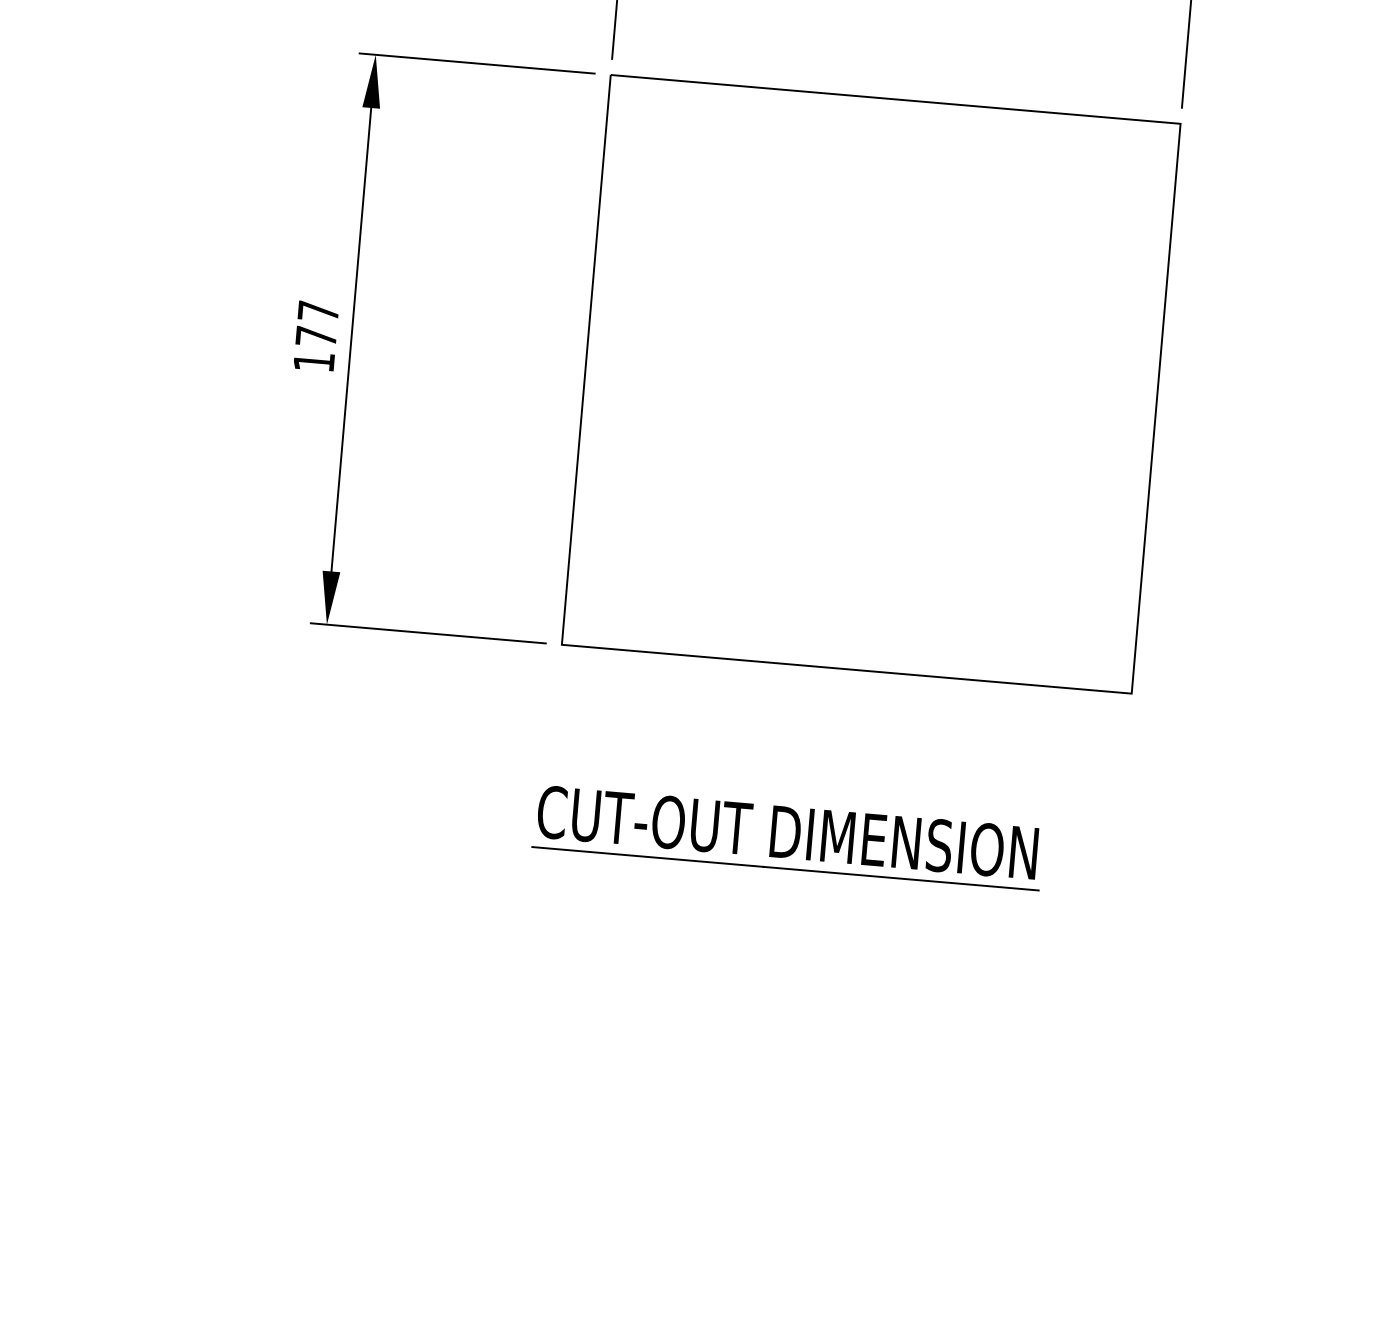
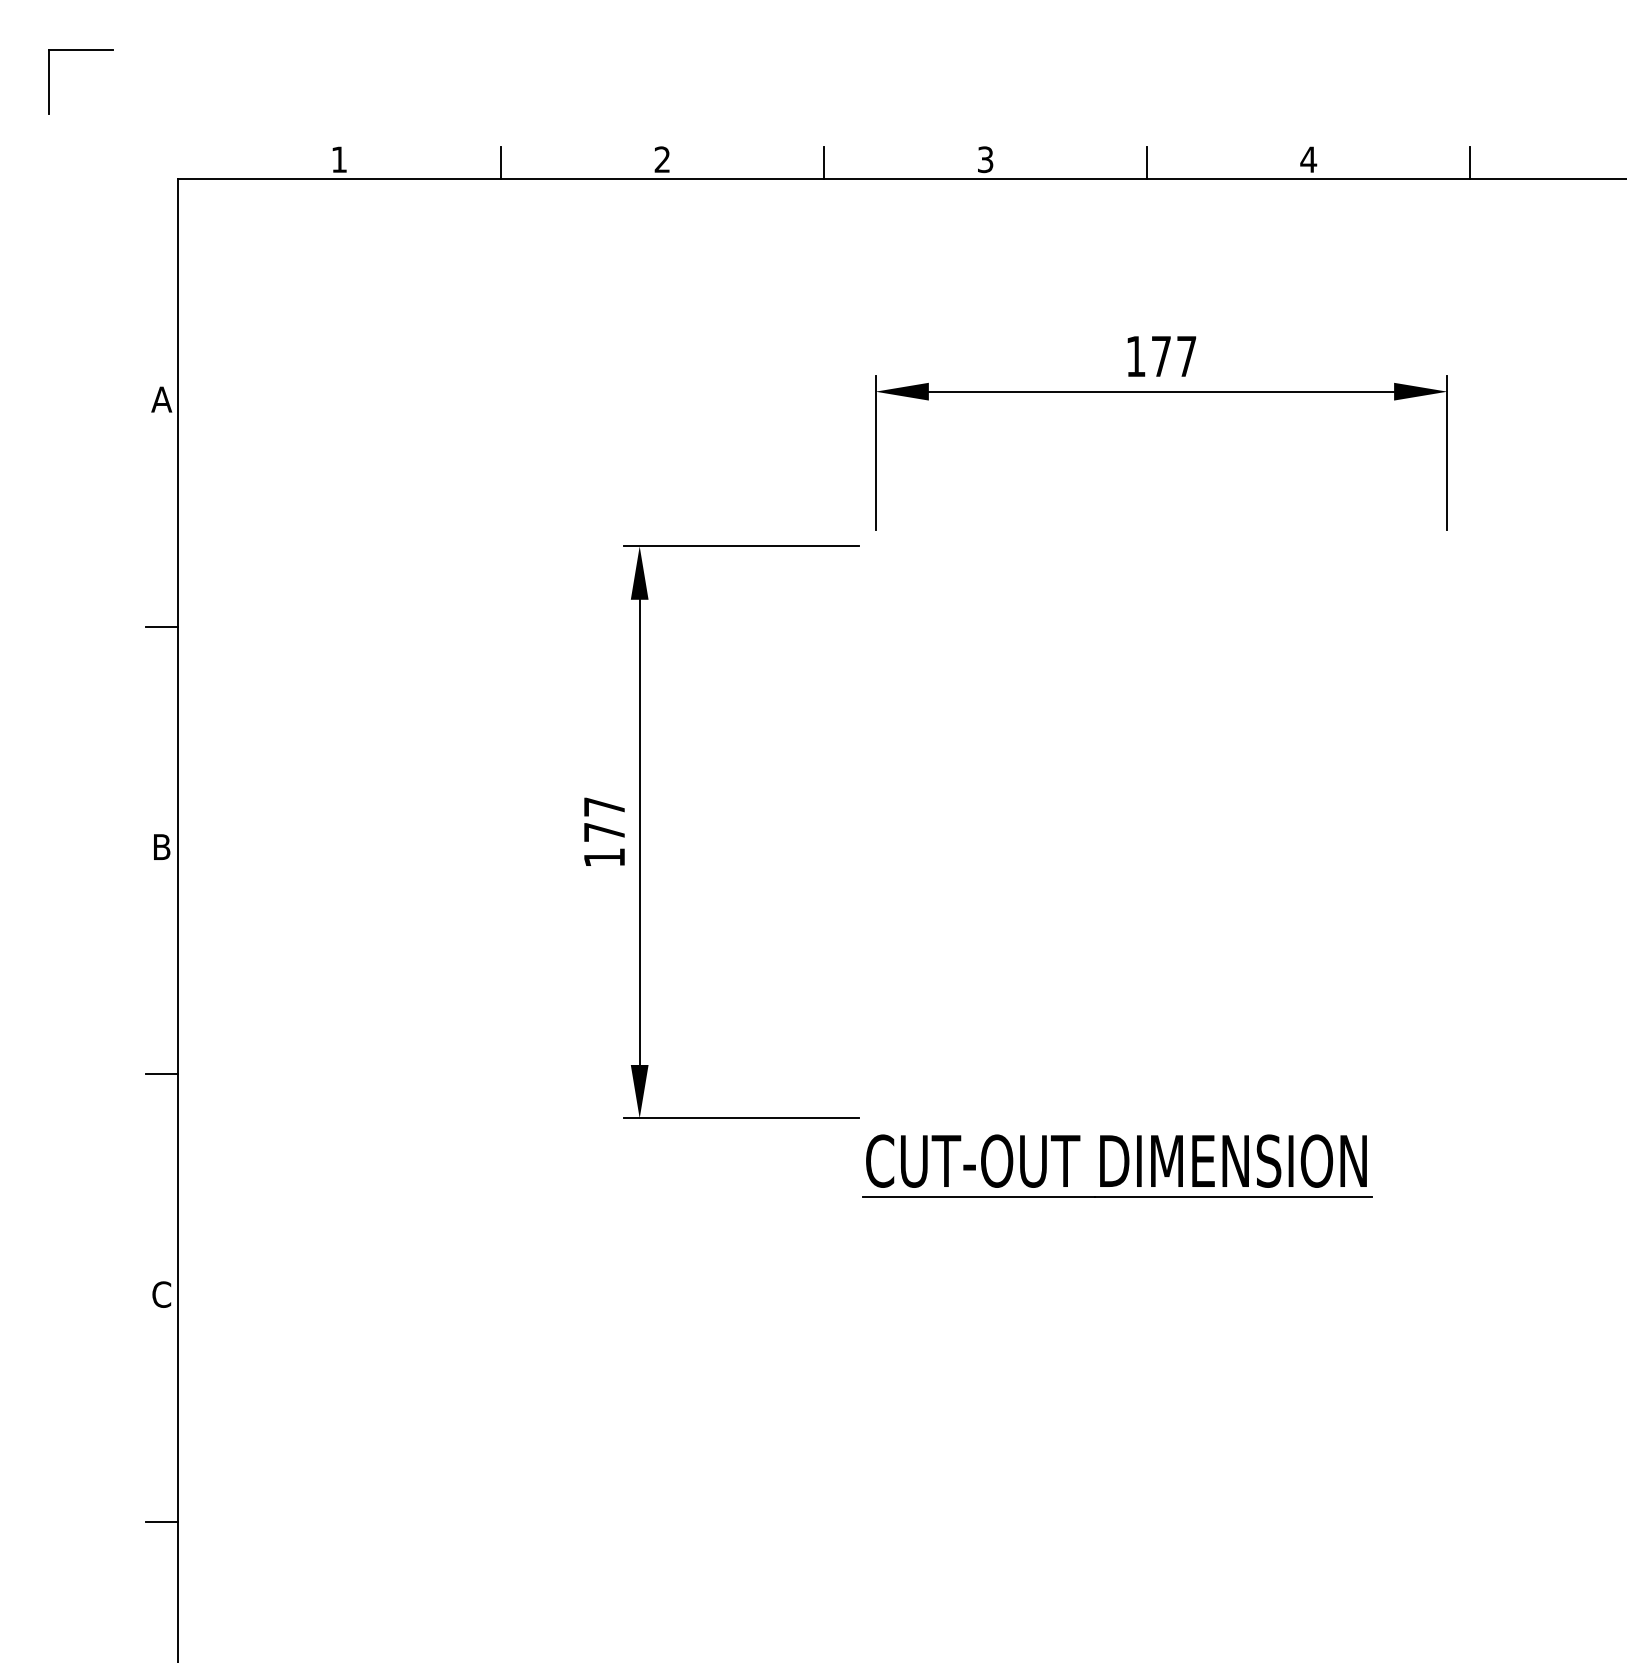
part: (871, 383) -> (1161, 831), removed
part: (788, 836) -> (1117, 1165), moved

